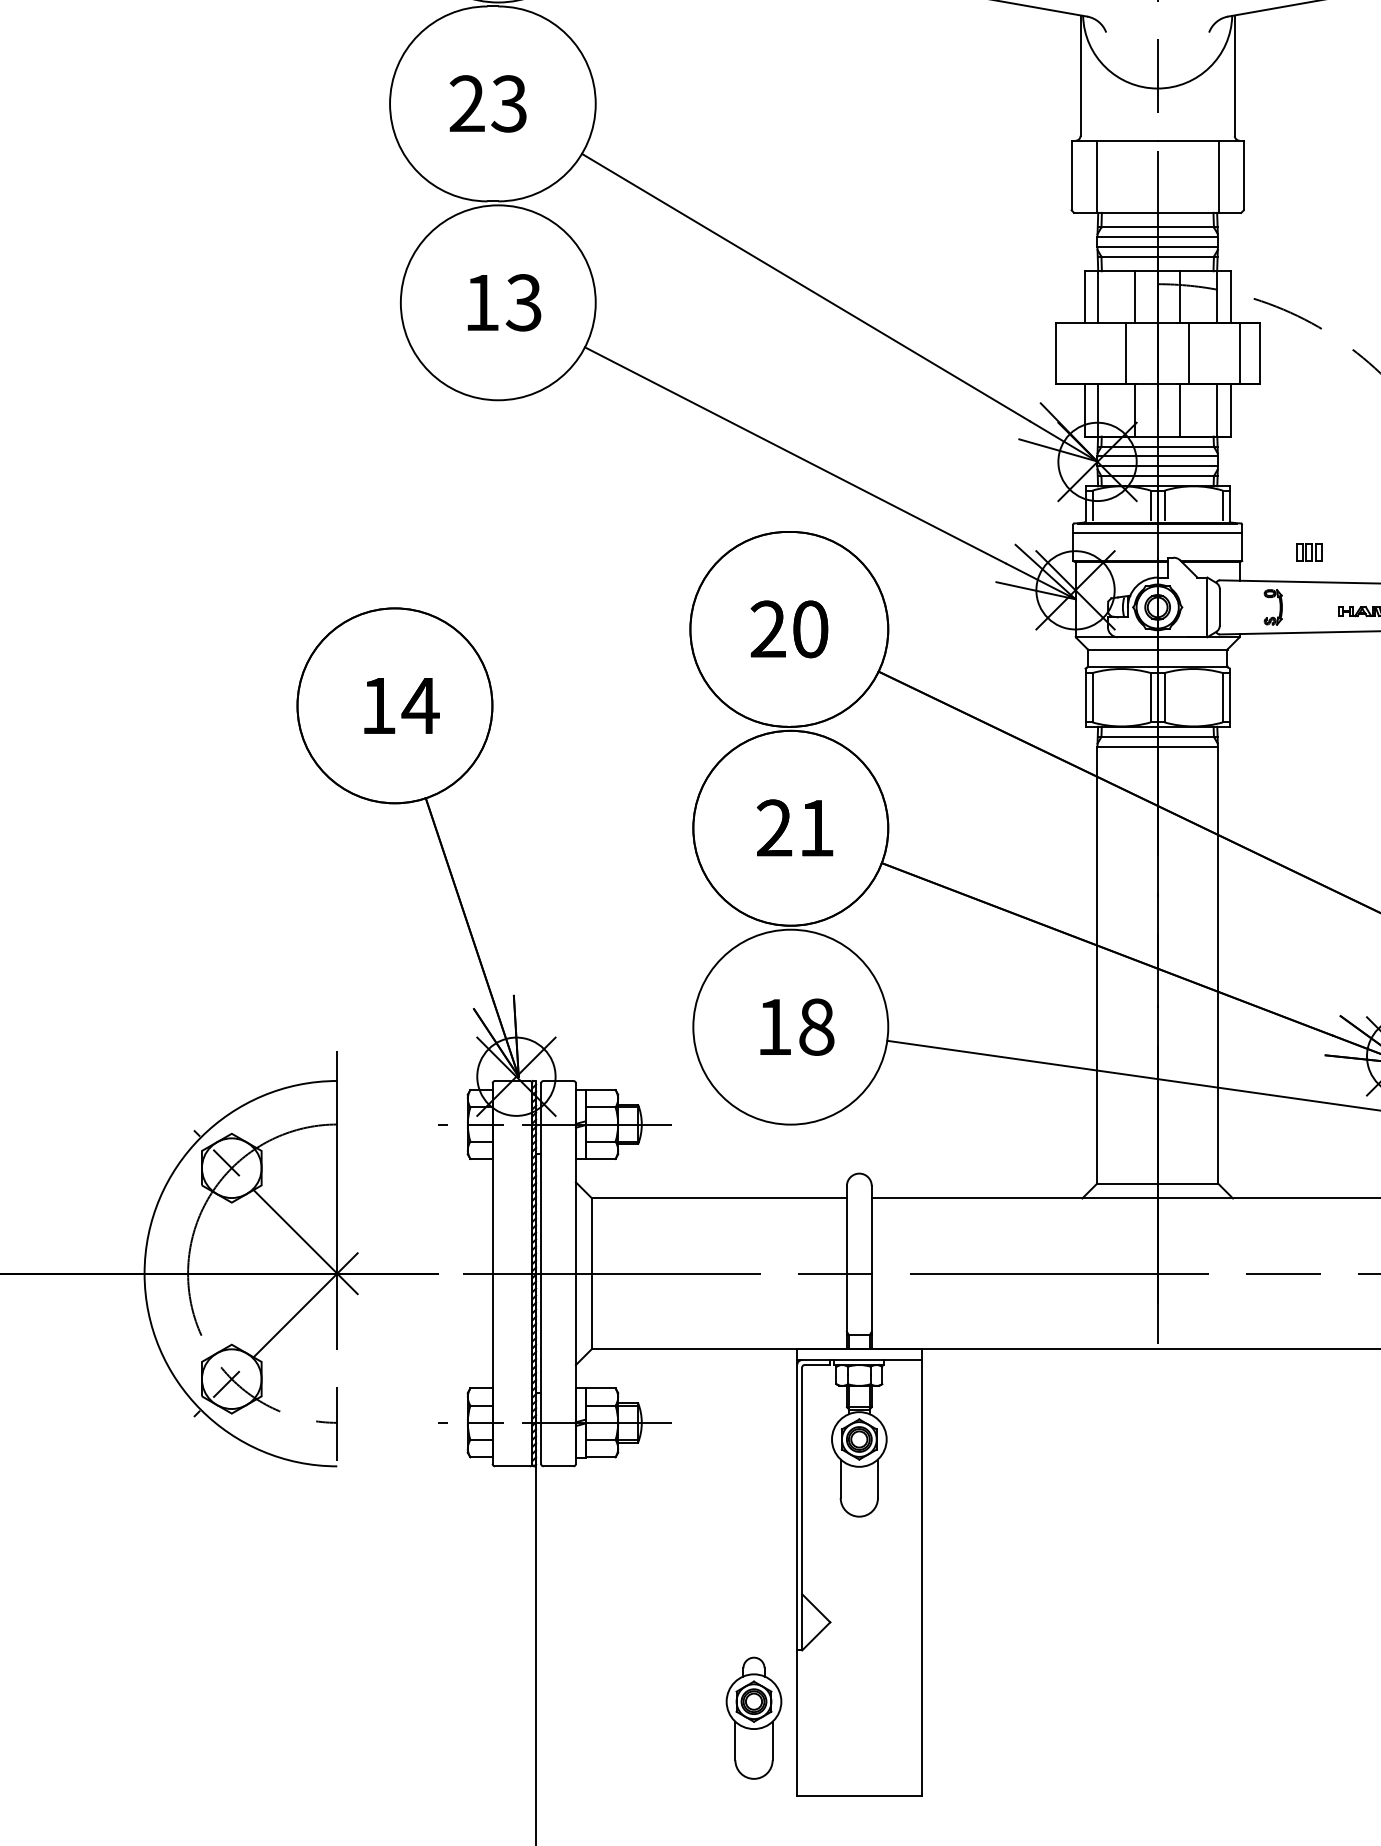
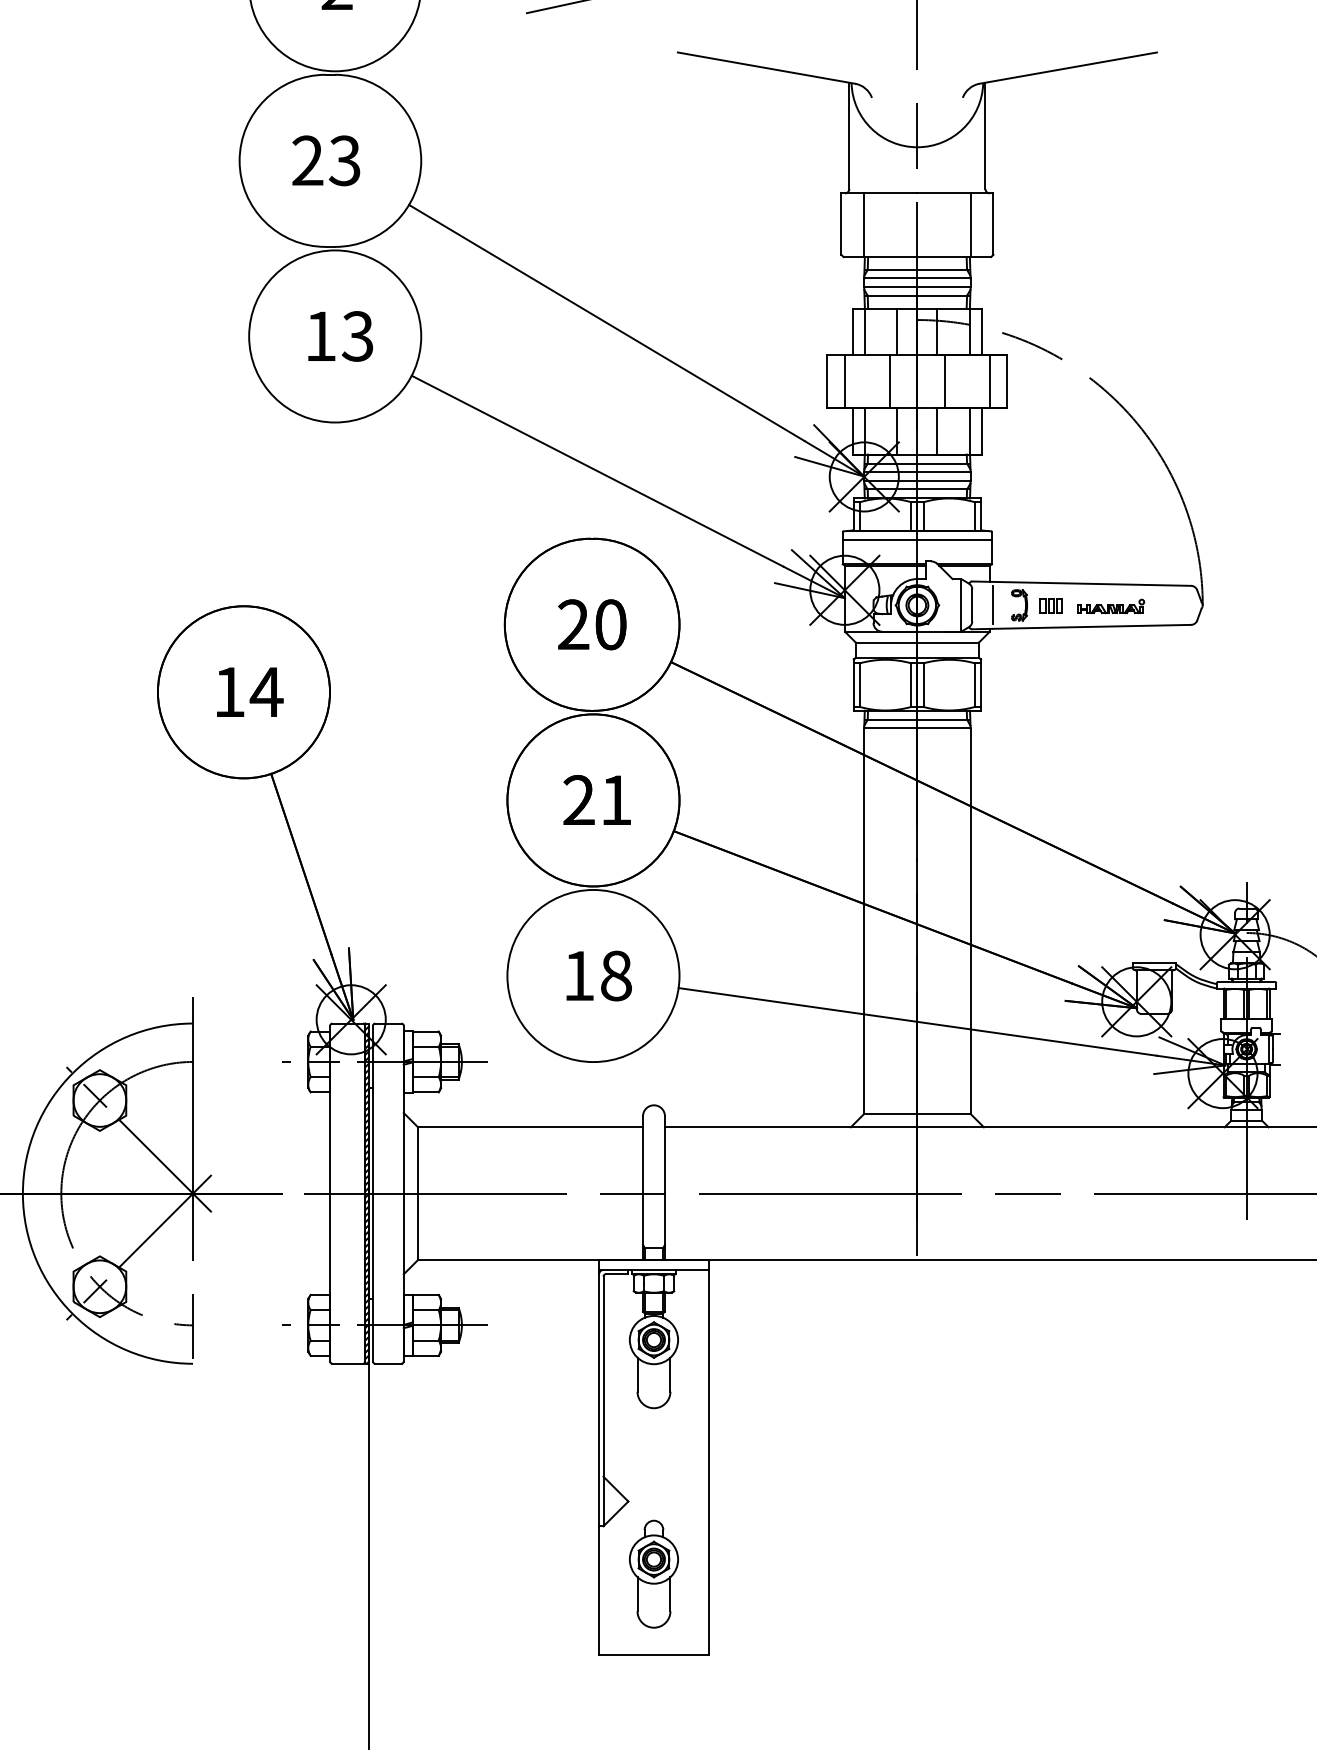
line: (1075, 353) -> (844, 381), added
part: (1308, 552) -> (1050, 605), moved
line: (1242, 607) -> (992, 605), added
part: (753, 1717) -> (653, 1573), moved

